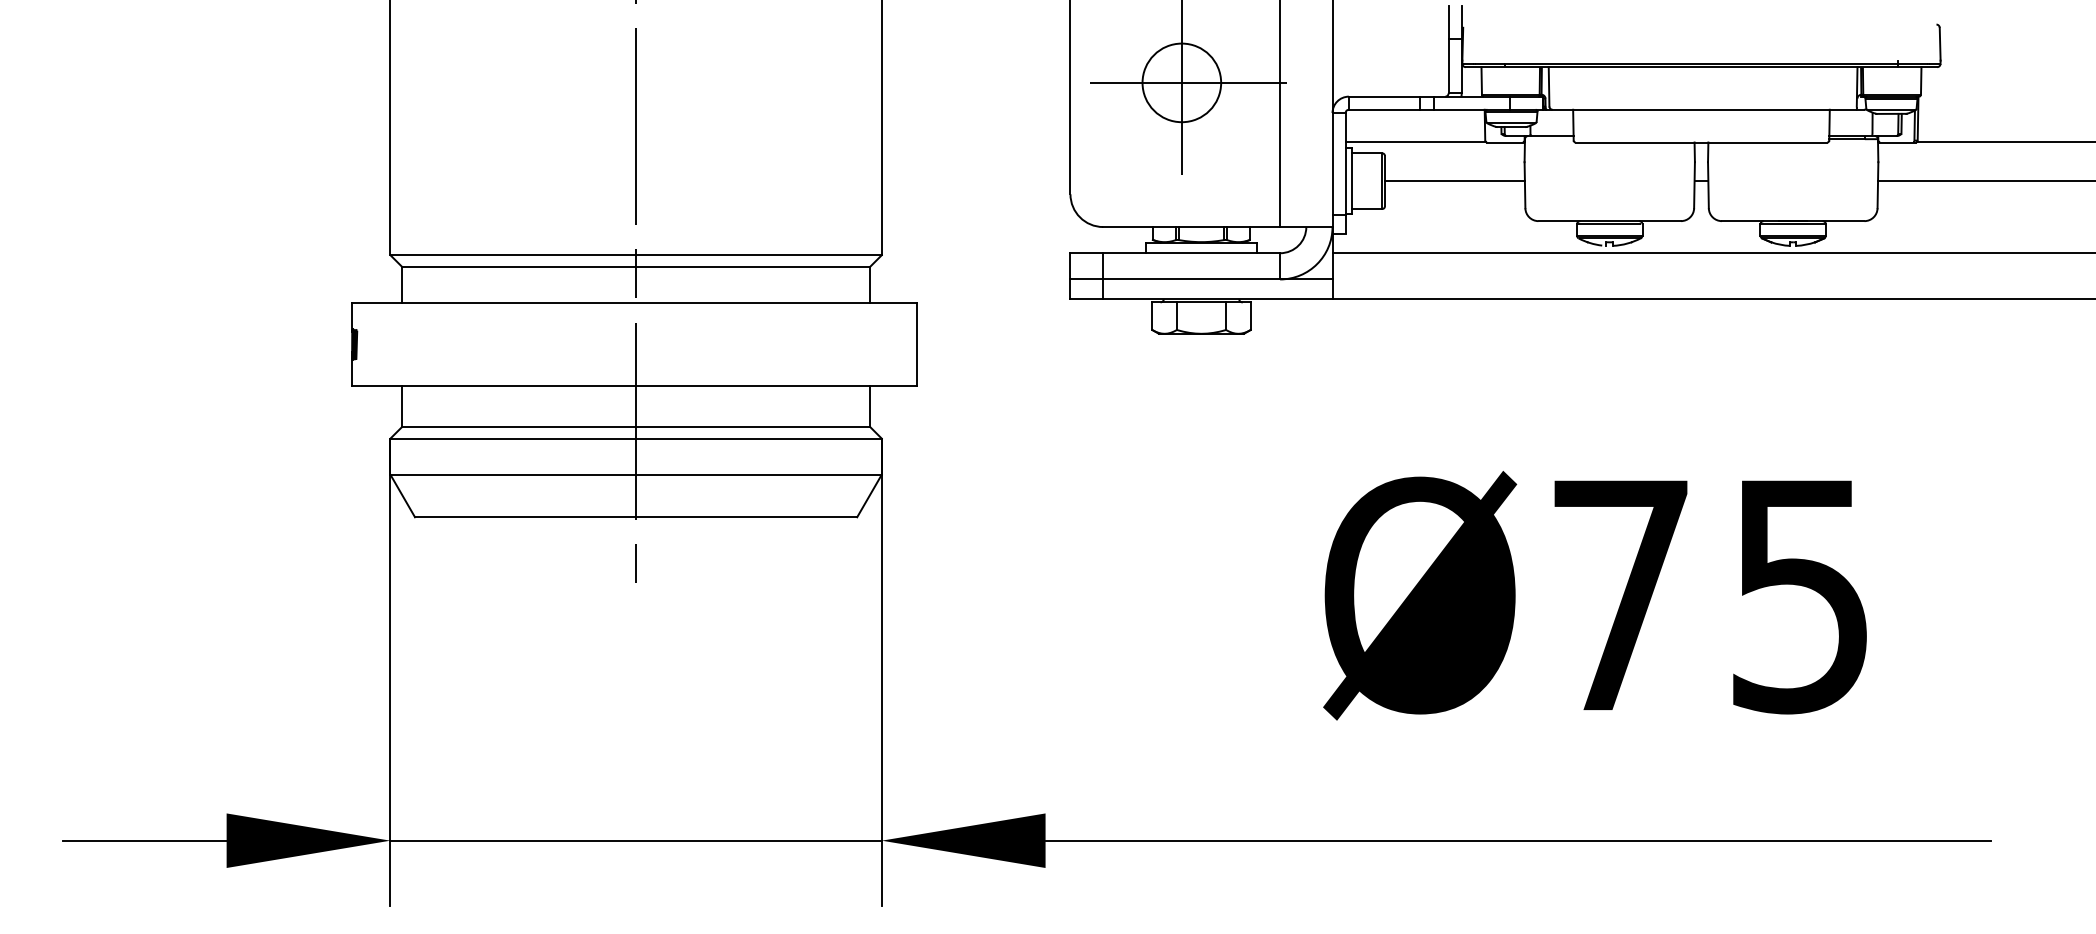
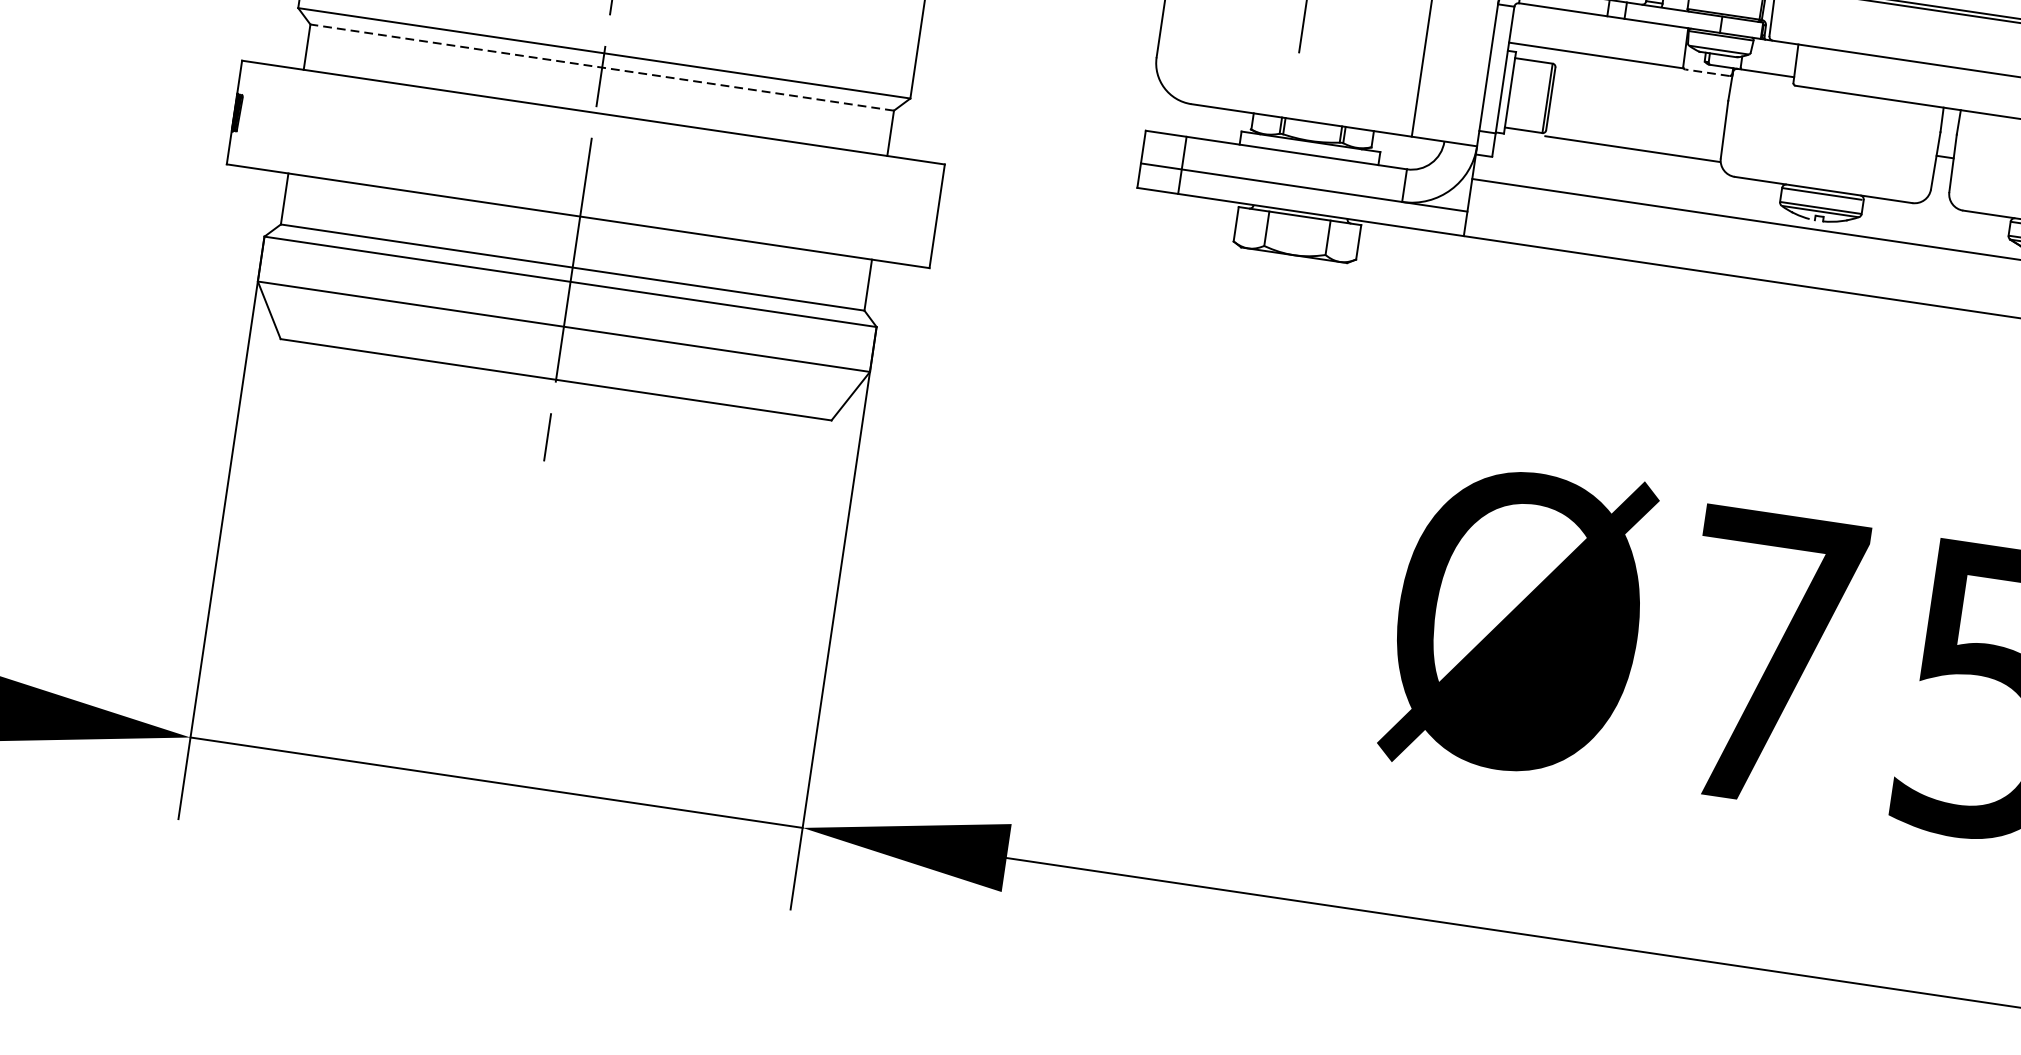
line: (1504, 142) -> (1706, 72), solid -> dashed
line: (1454, 181) -> (1631, 149), moved
line: (635, 266) -> (601, 67), solid -> dashed

